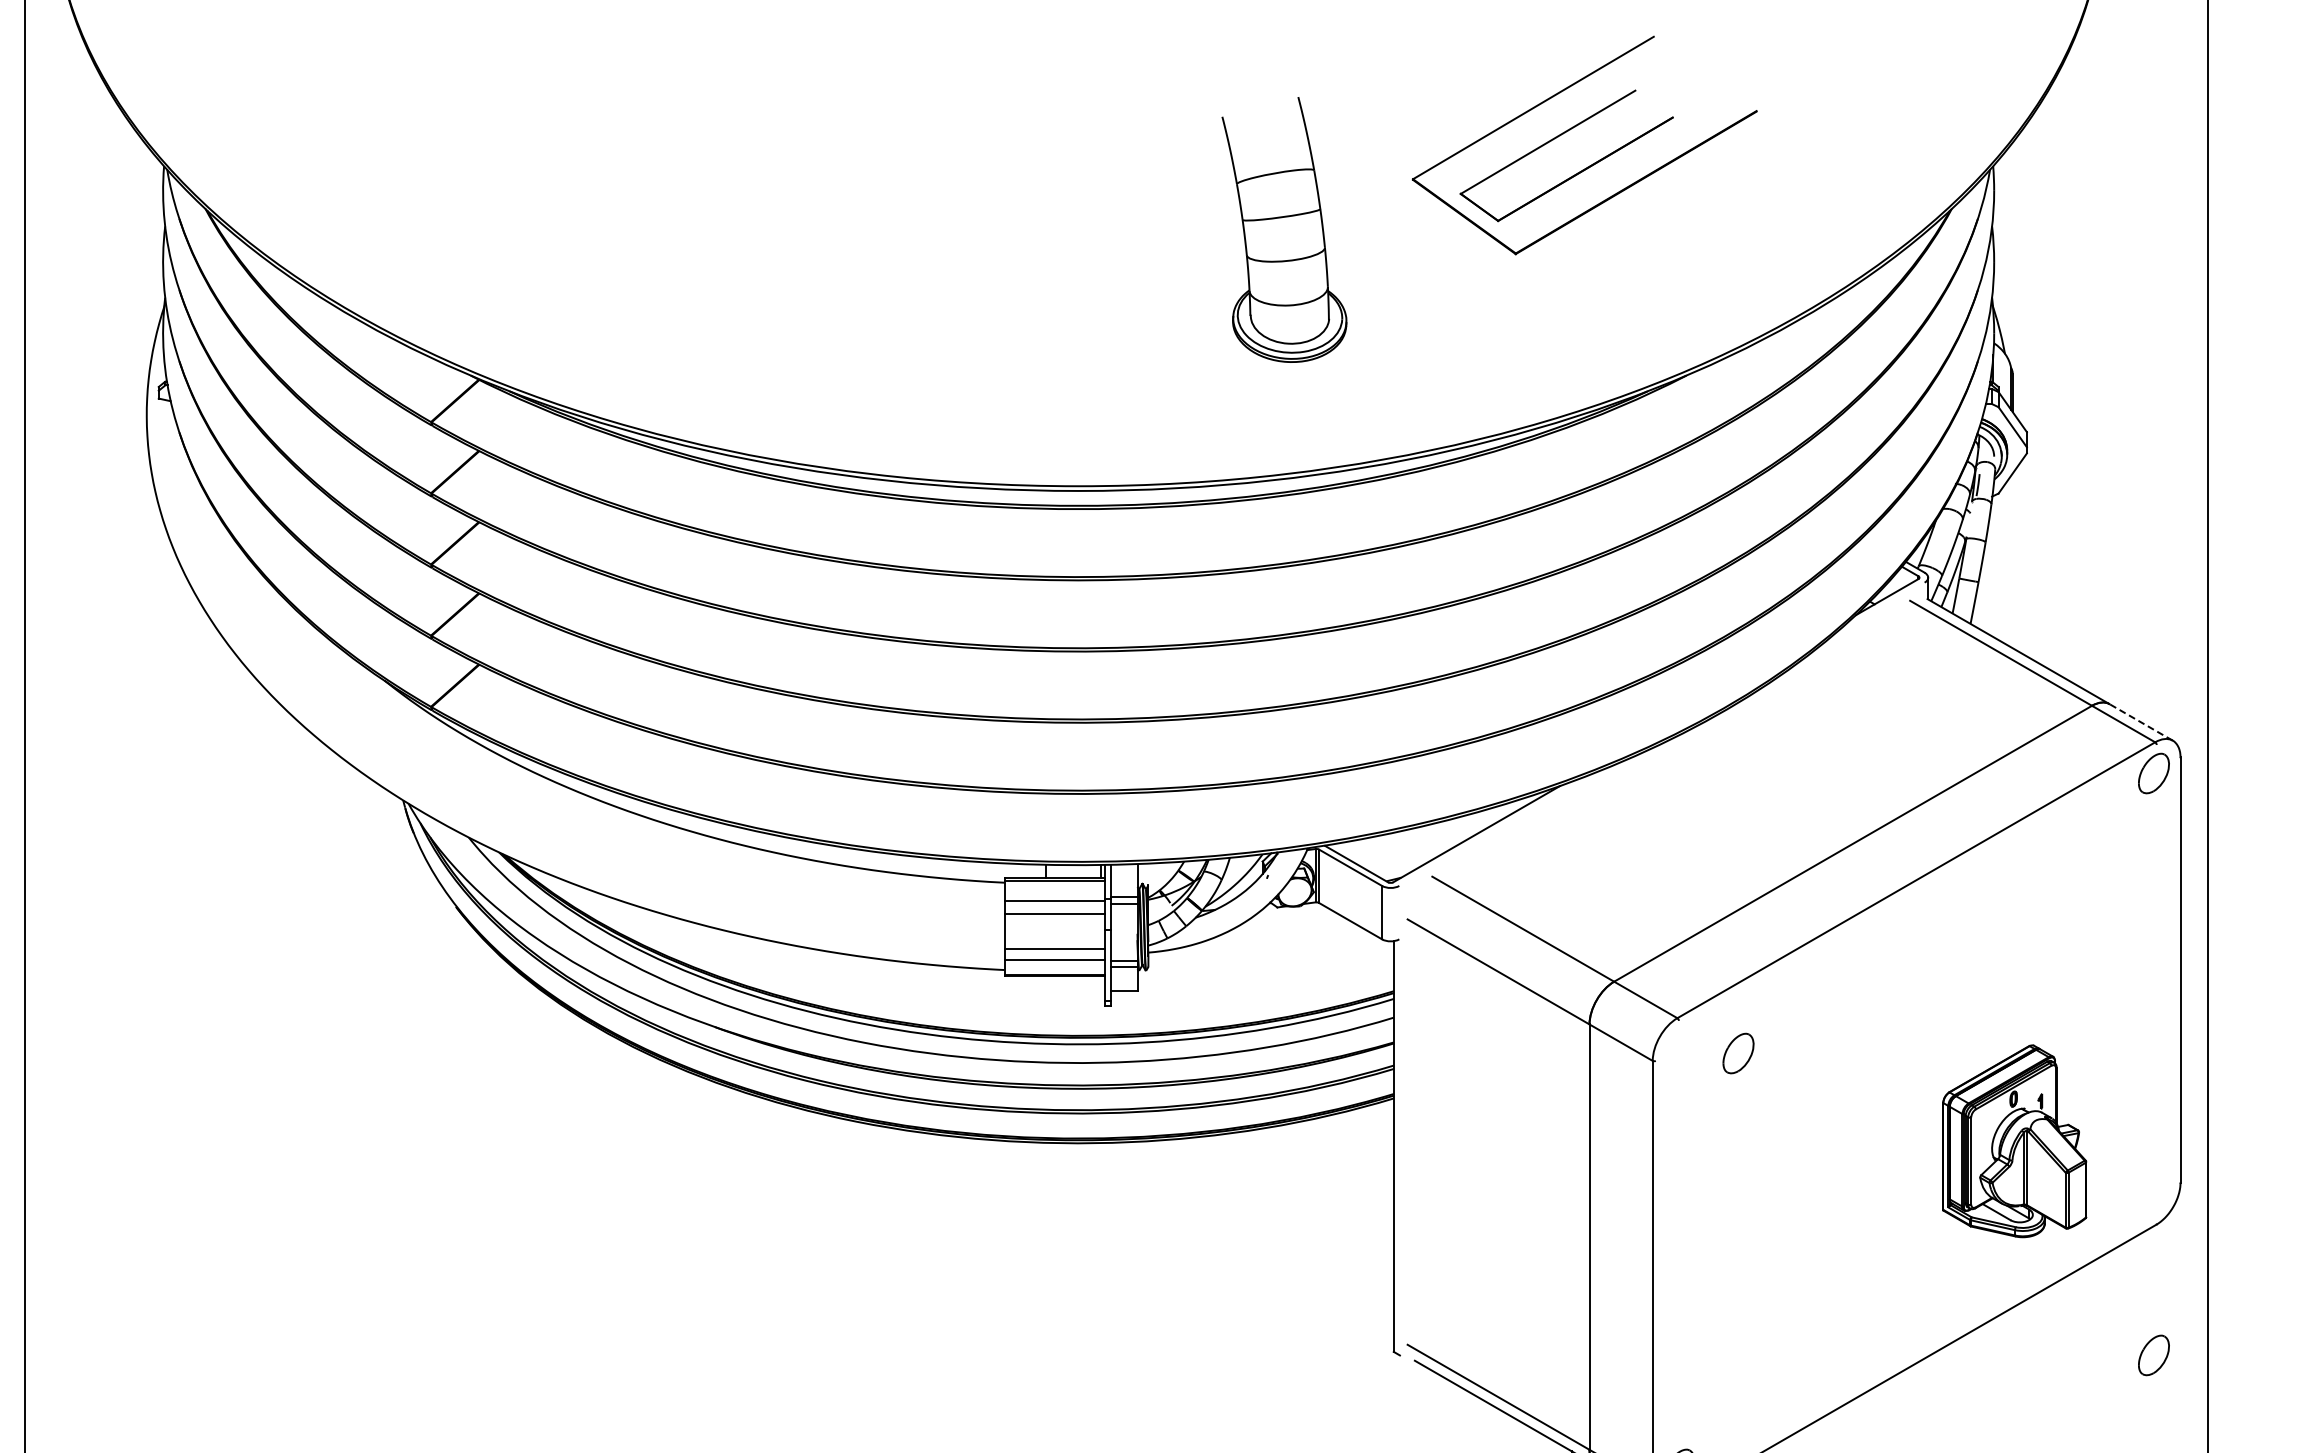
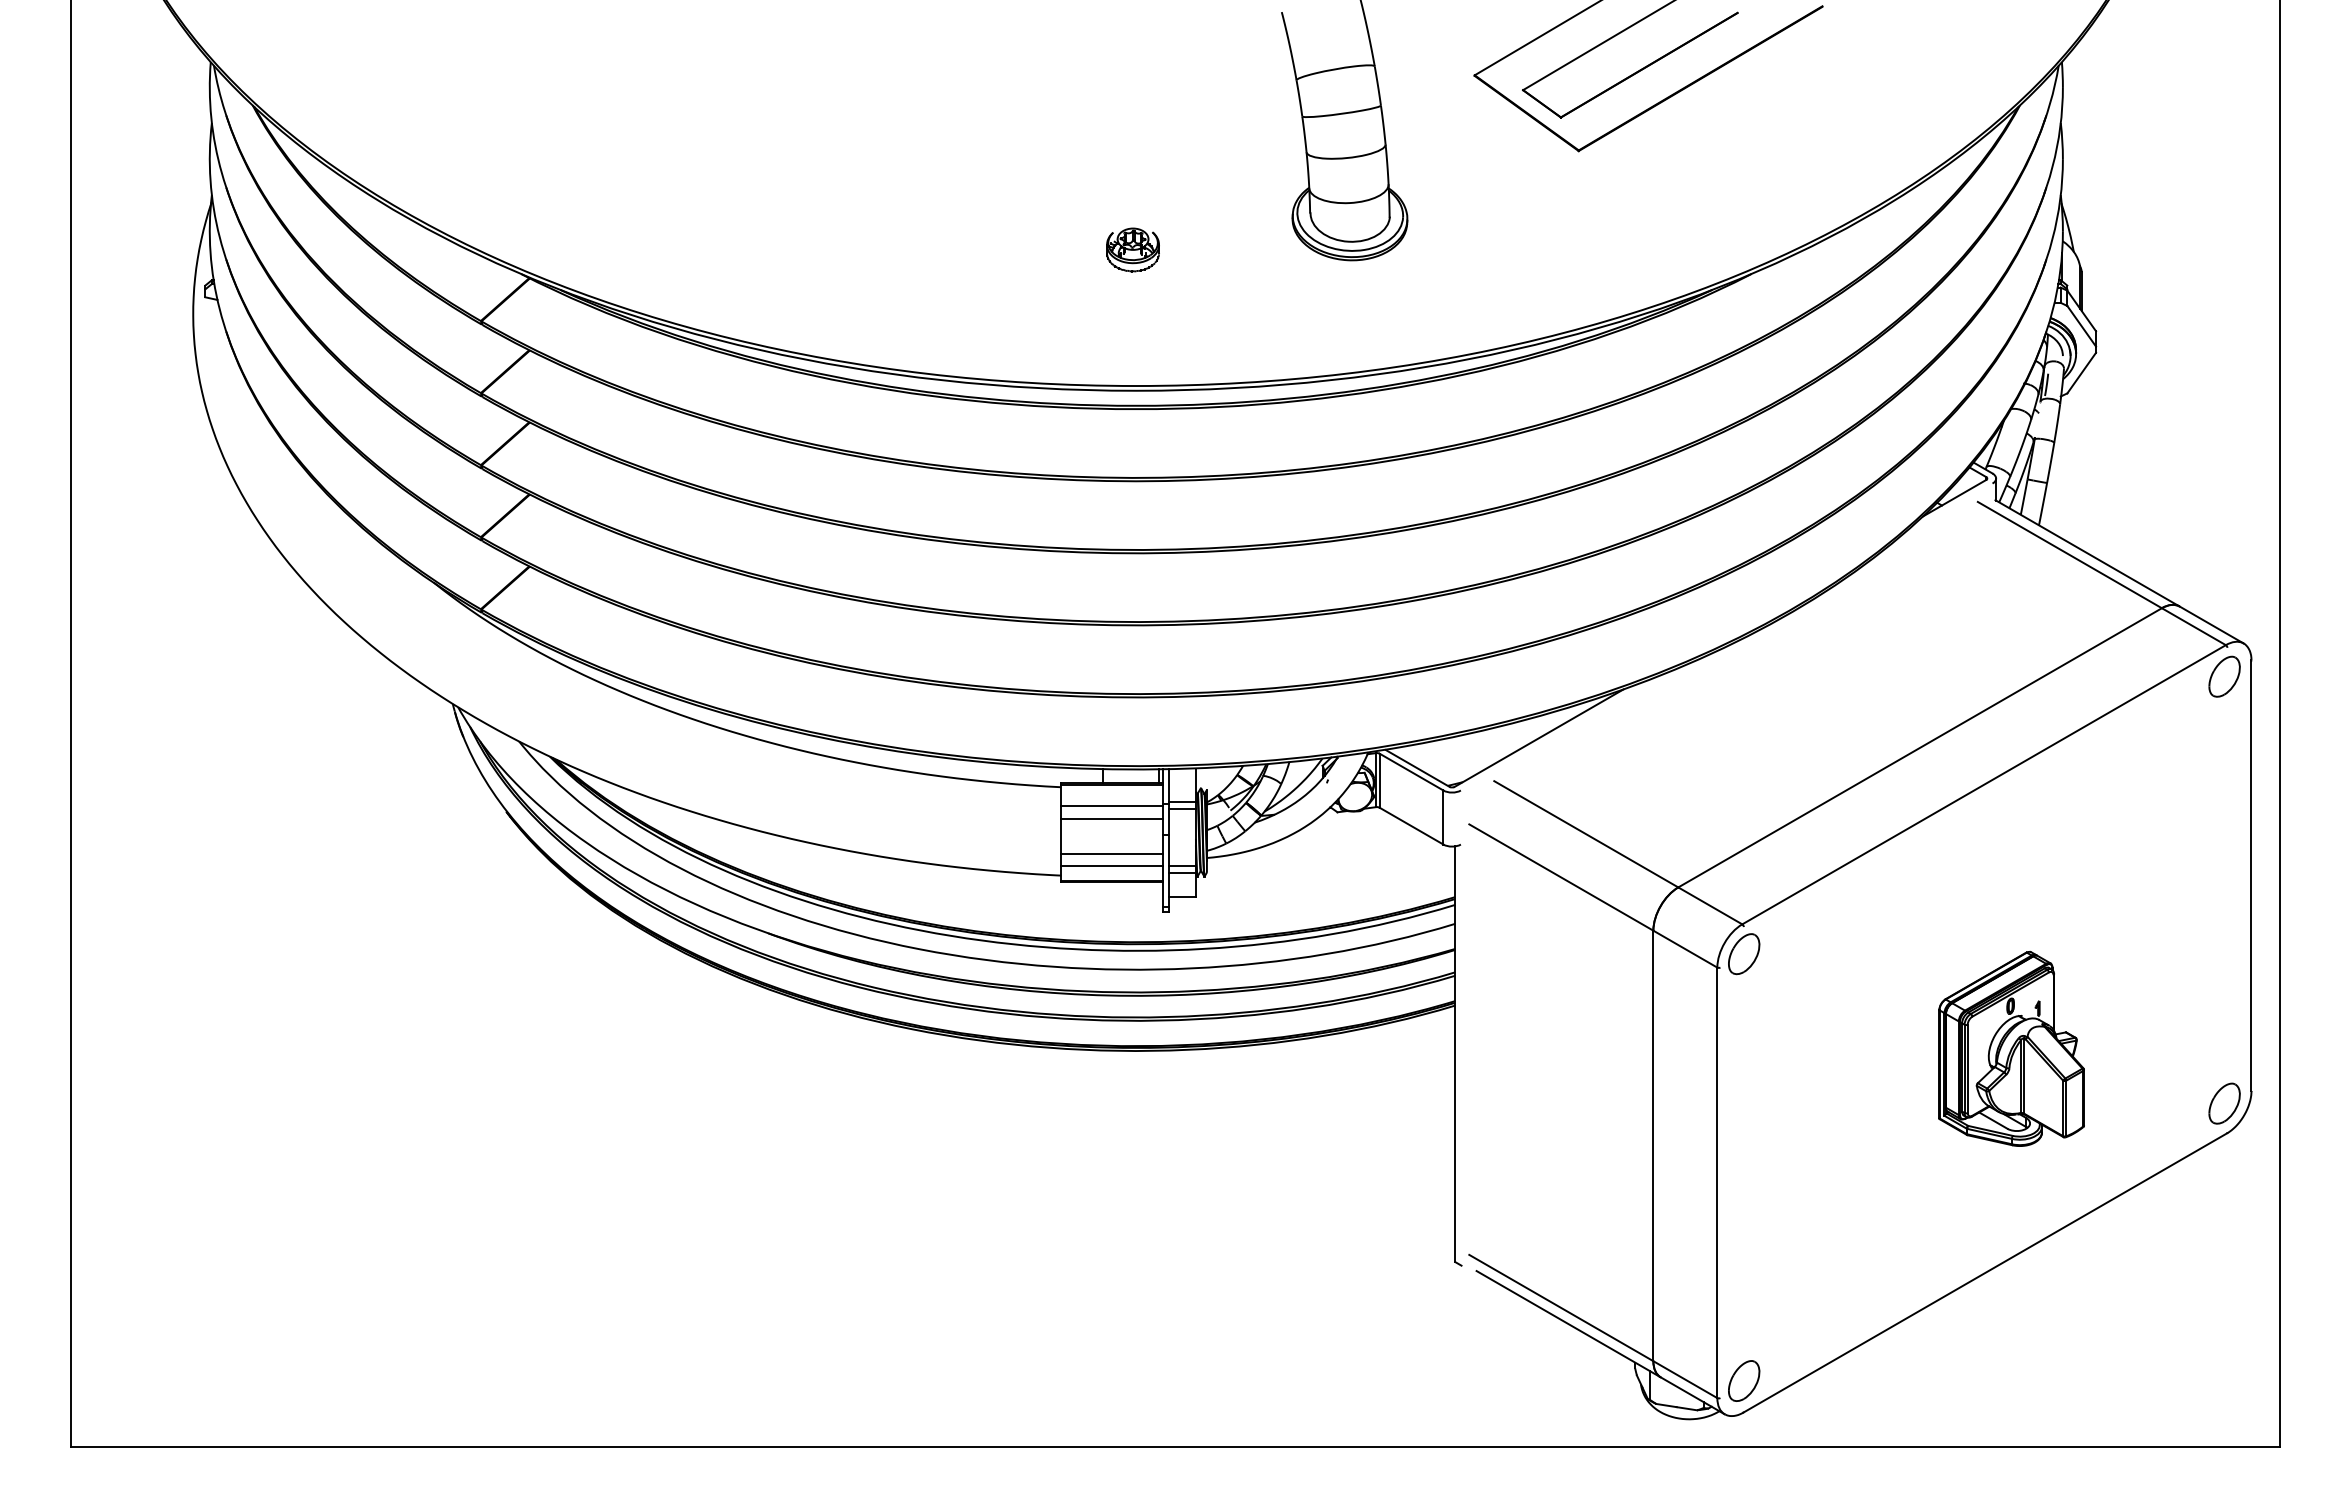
part: (1074, 351) -> (1132, 249), added
line: (2141, 721) -> (2211, 624), dashed -> solid
part: (1738, 1053) -> (1744, 954), moved
part: (2014, 1140) -> (2011, 1048), moved
part: (2153, 1355) -> (2224, 1103), moved

